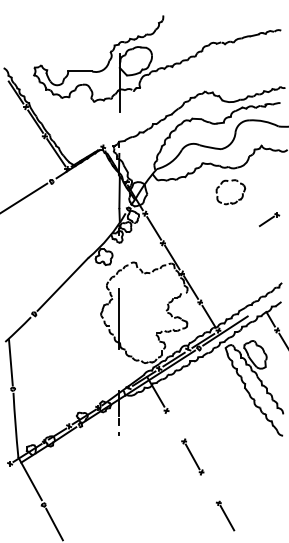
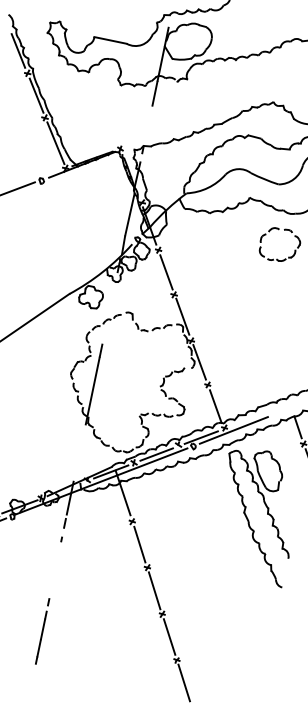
line: (174, 426) -> (138, 544), added
line: (209, 487) -> (168, 636), added
line: (118, 501) -> (42, 630), added

